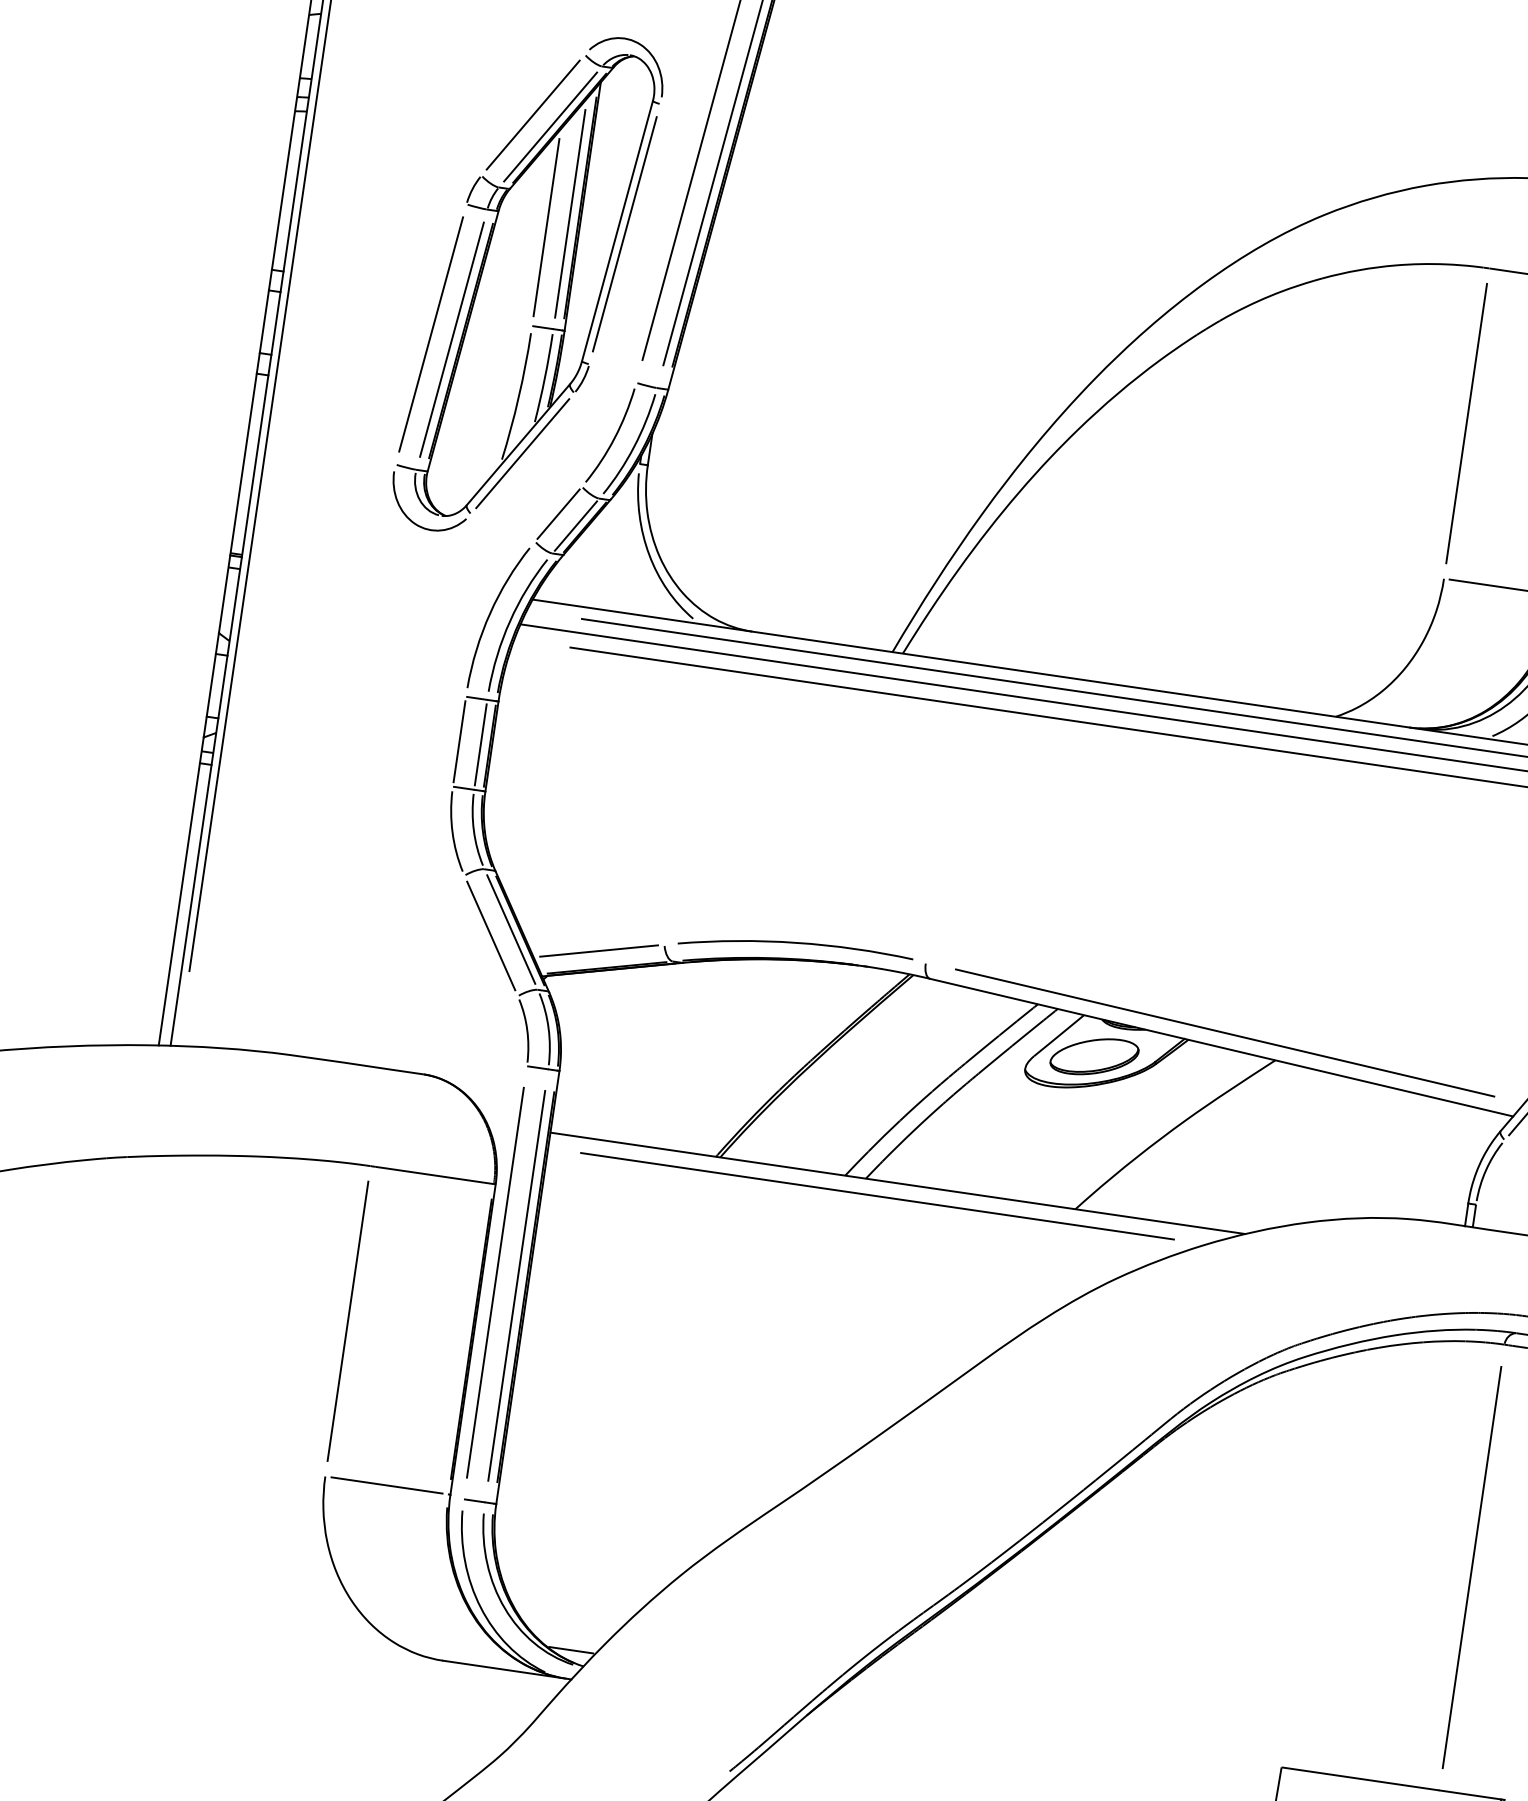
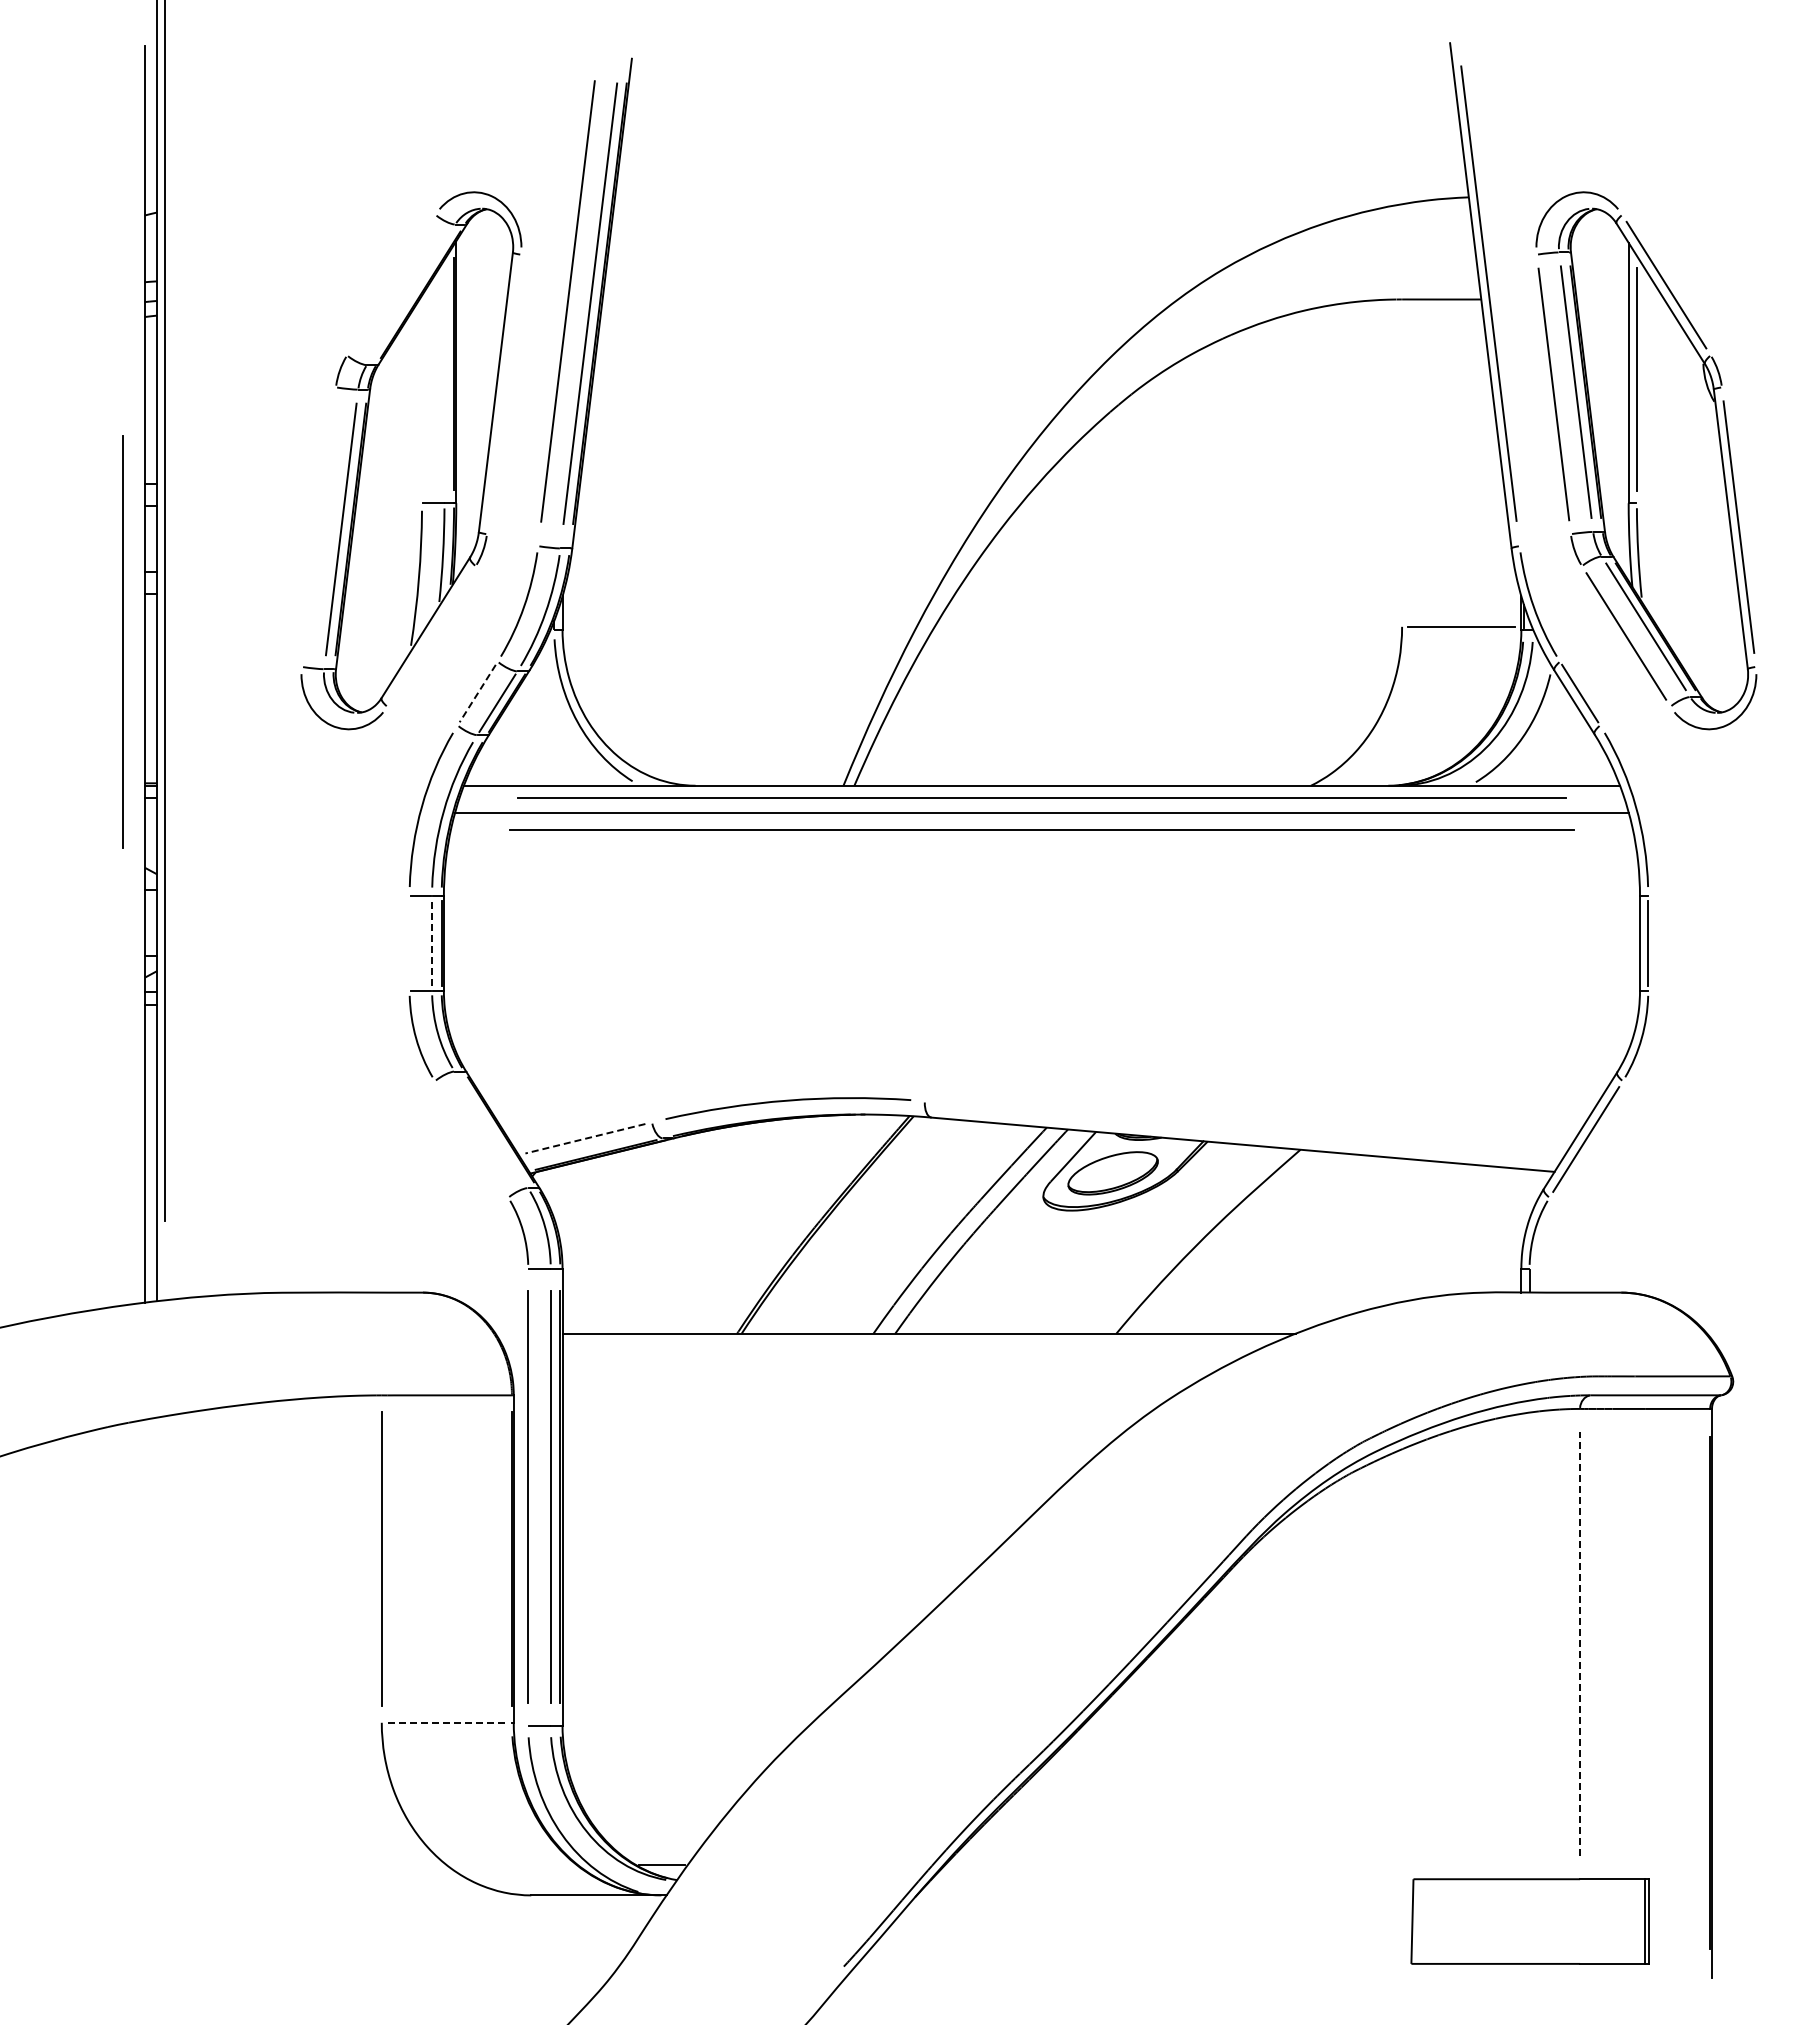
line: (533, 114) -> (391, 284), removed
line: (550, 126) -> (410, 294), removed
line: (570, 213) -> (444, 381), removed
line: (546, 227) -> (422, 399), removed
line: (624, 234) -> (503, 394), removed
line: (430, 333) -> (318, 526), removed
line: (229, 415) -> (122, 641), added
line: (1467, 423) -> (1402, 462), removed
line: (522, 453) -> (431, 636), removed
line: (558, 514) -> (477, 693), solid -> dashed
line: (459, 741) -> (409, 943), removed
line: (481, 744) -> (432, 943), solid -> dashed
line: (511, 929) -> (491, 1129), removed
line: (491, 935) -> (471, 1139), removed
line: (599, 950) -> (585, 1138), solid -> dashed
line: (1224, 1033) -> (1243, 1129), removed
line: (877, 1195) -> (909, 1349), removed
line: (386, 1485) -> (446, 1722), solid -> dashed
line: (1472, 1568) -> (1580, 1644), solid -> dashed

